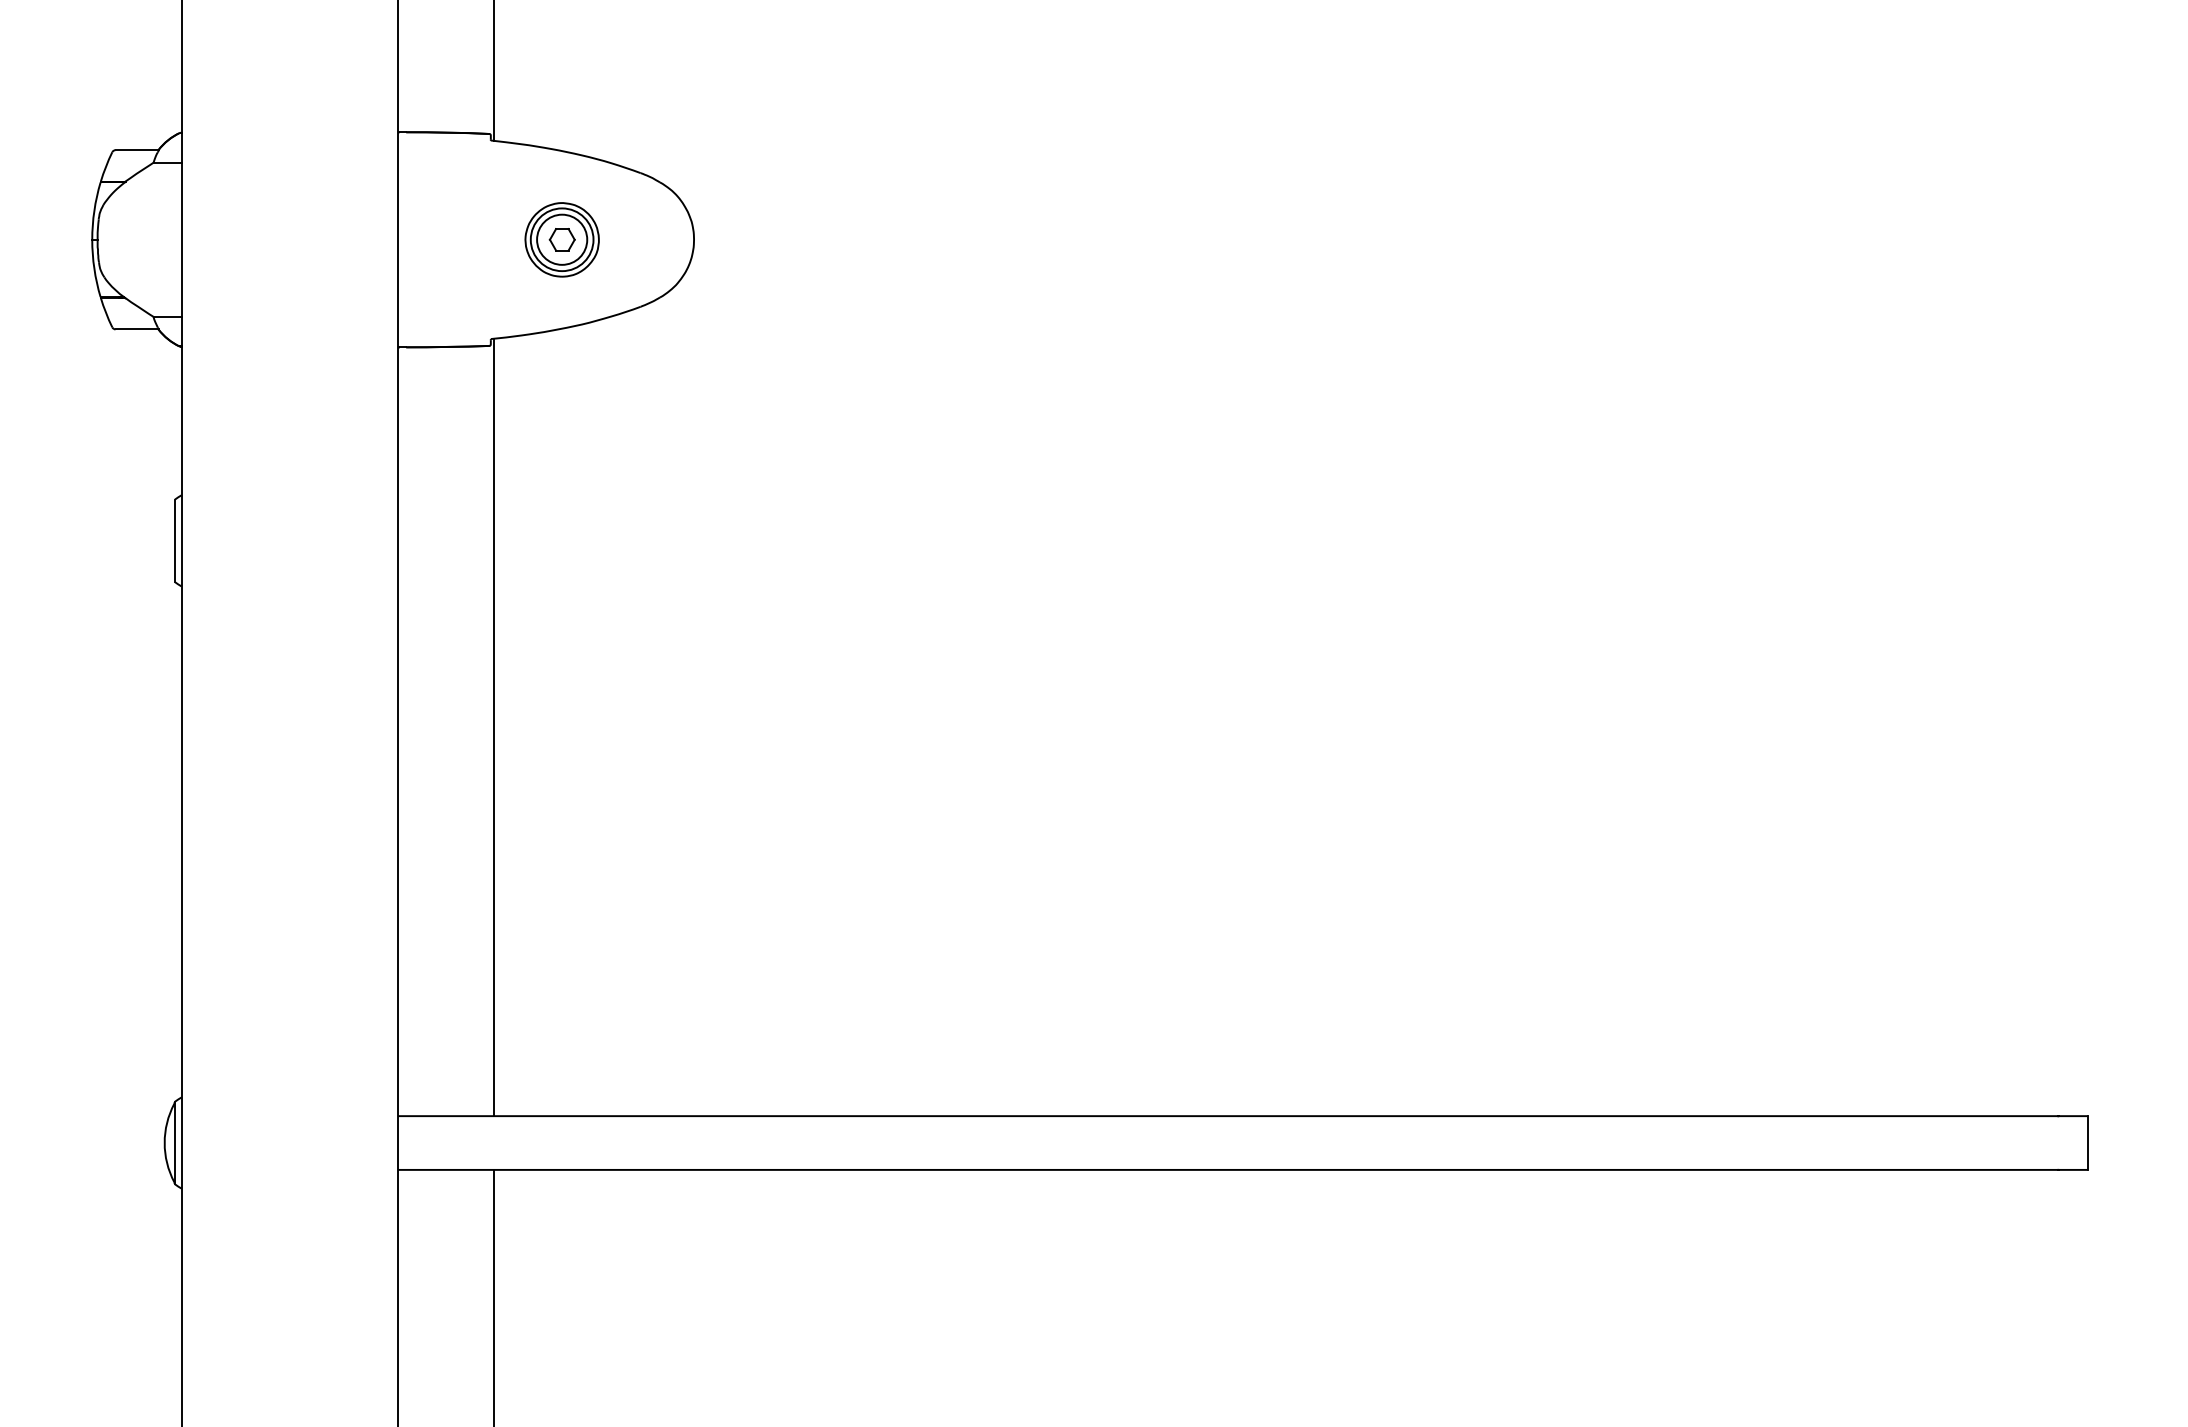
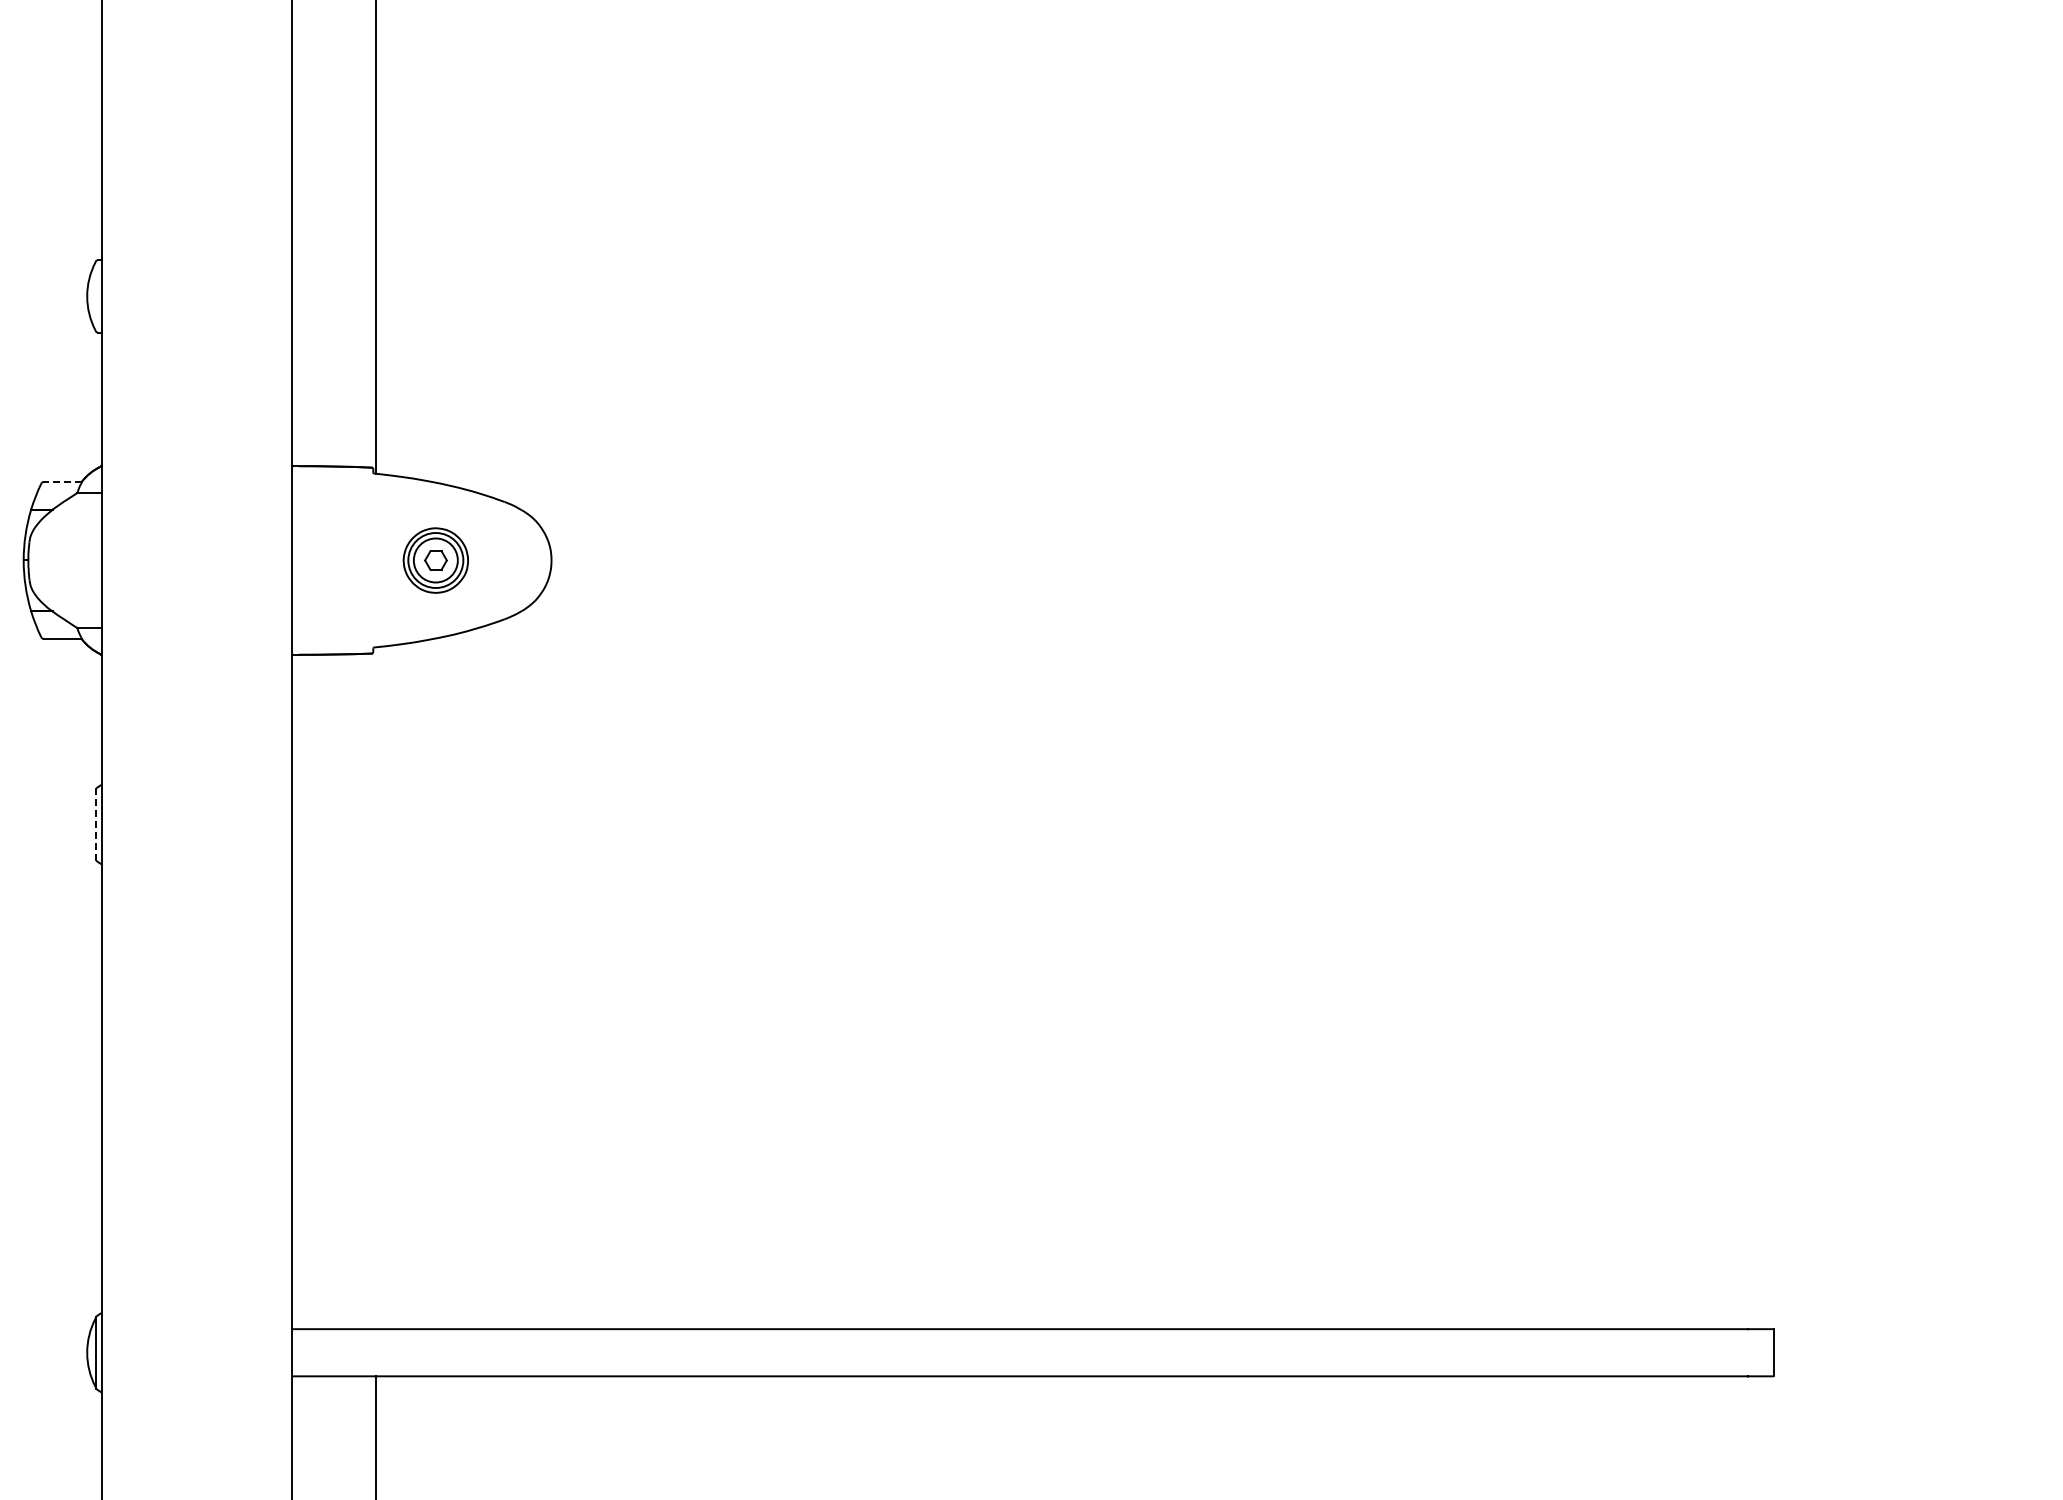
line: (136, 149) -> (62, 481), solid -> dashed
line: (175, 541) -> (96, 825), solid -> dashed
line: (494, 727) -> (376, 988), removed

